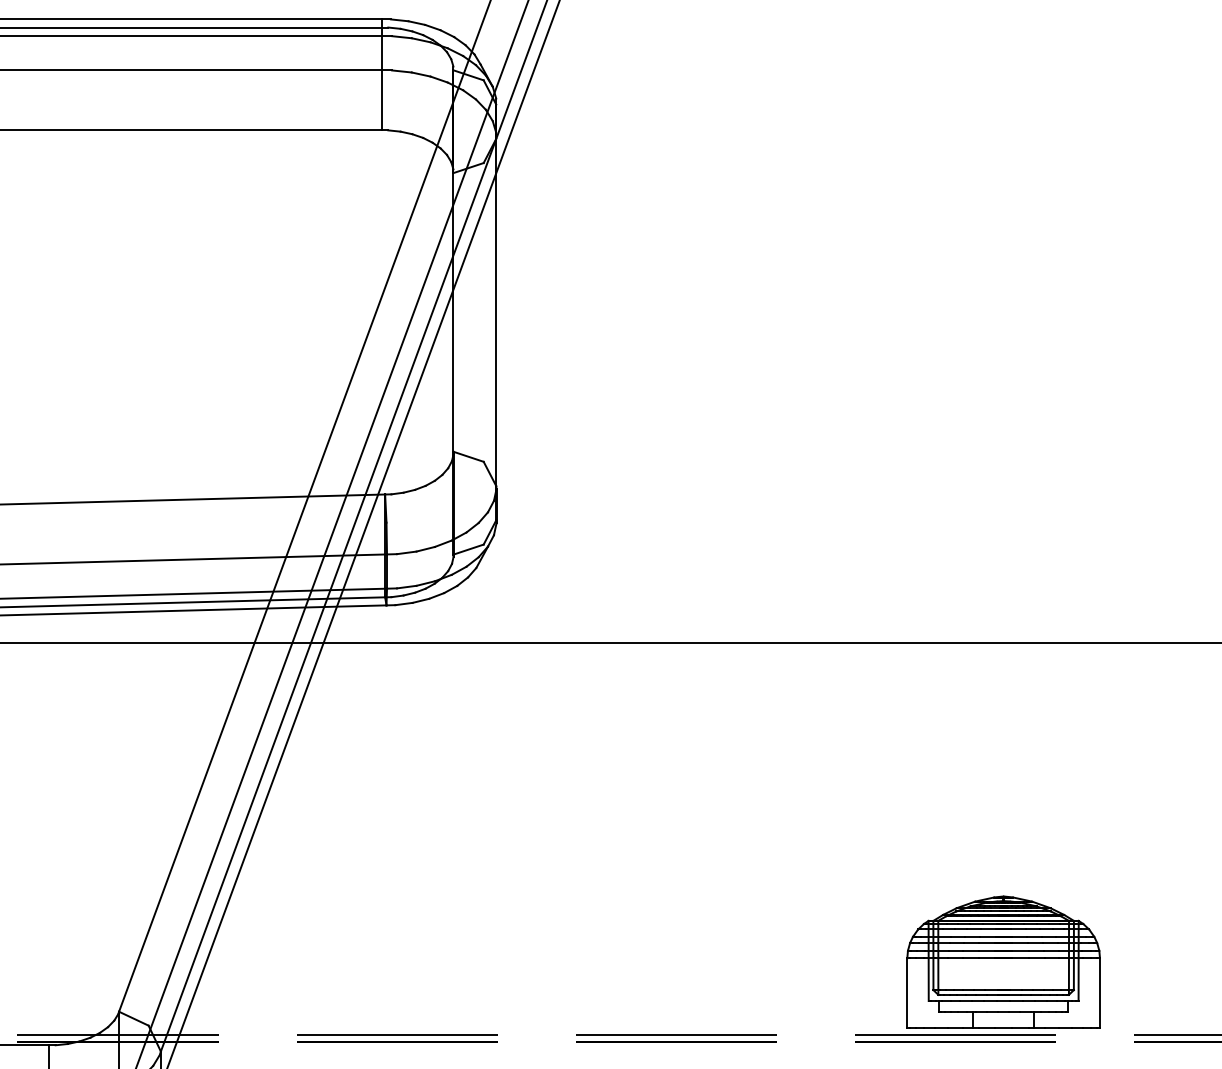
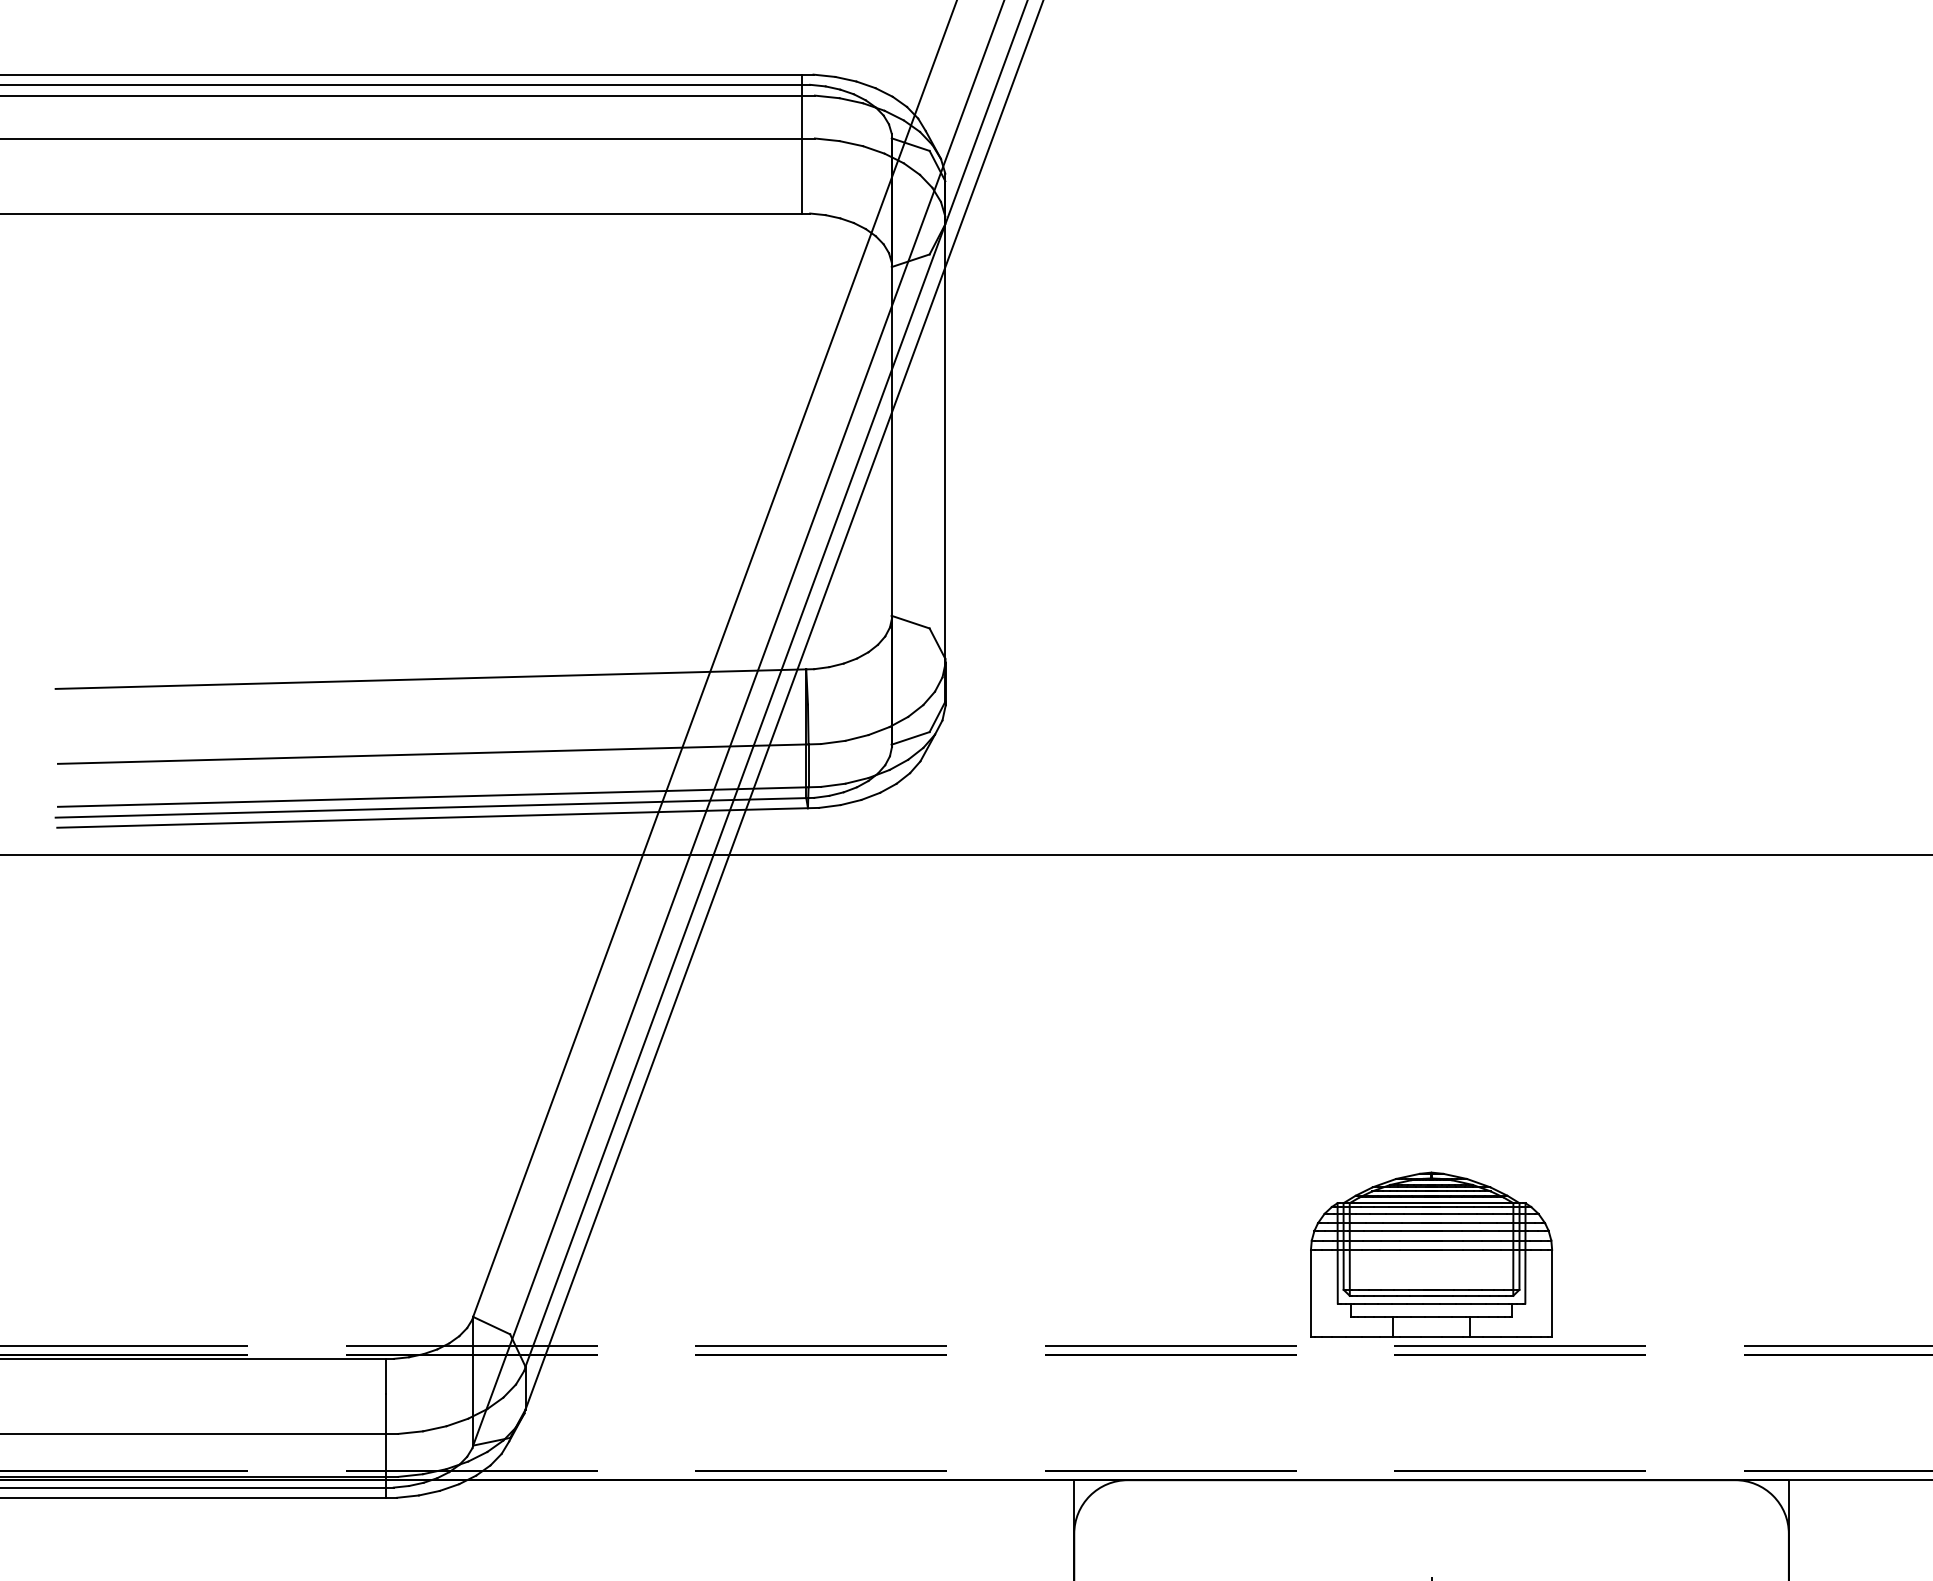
part: (1003, 961) -> (1431, 1254), moved

